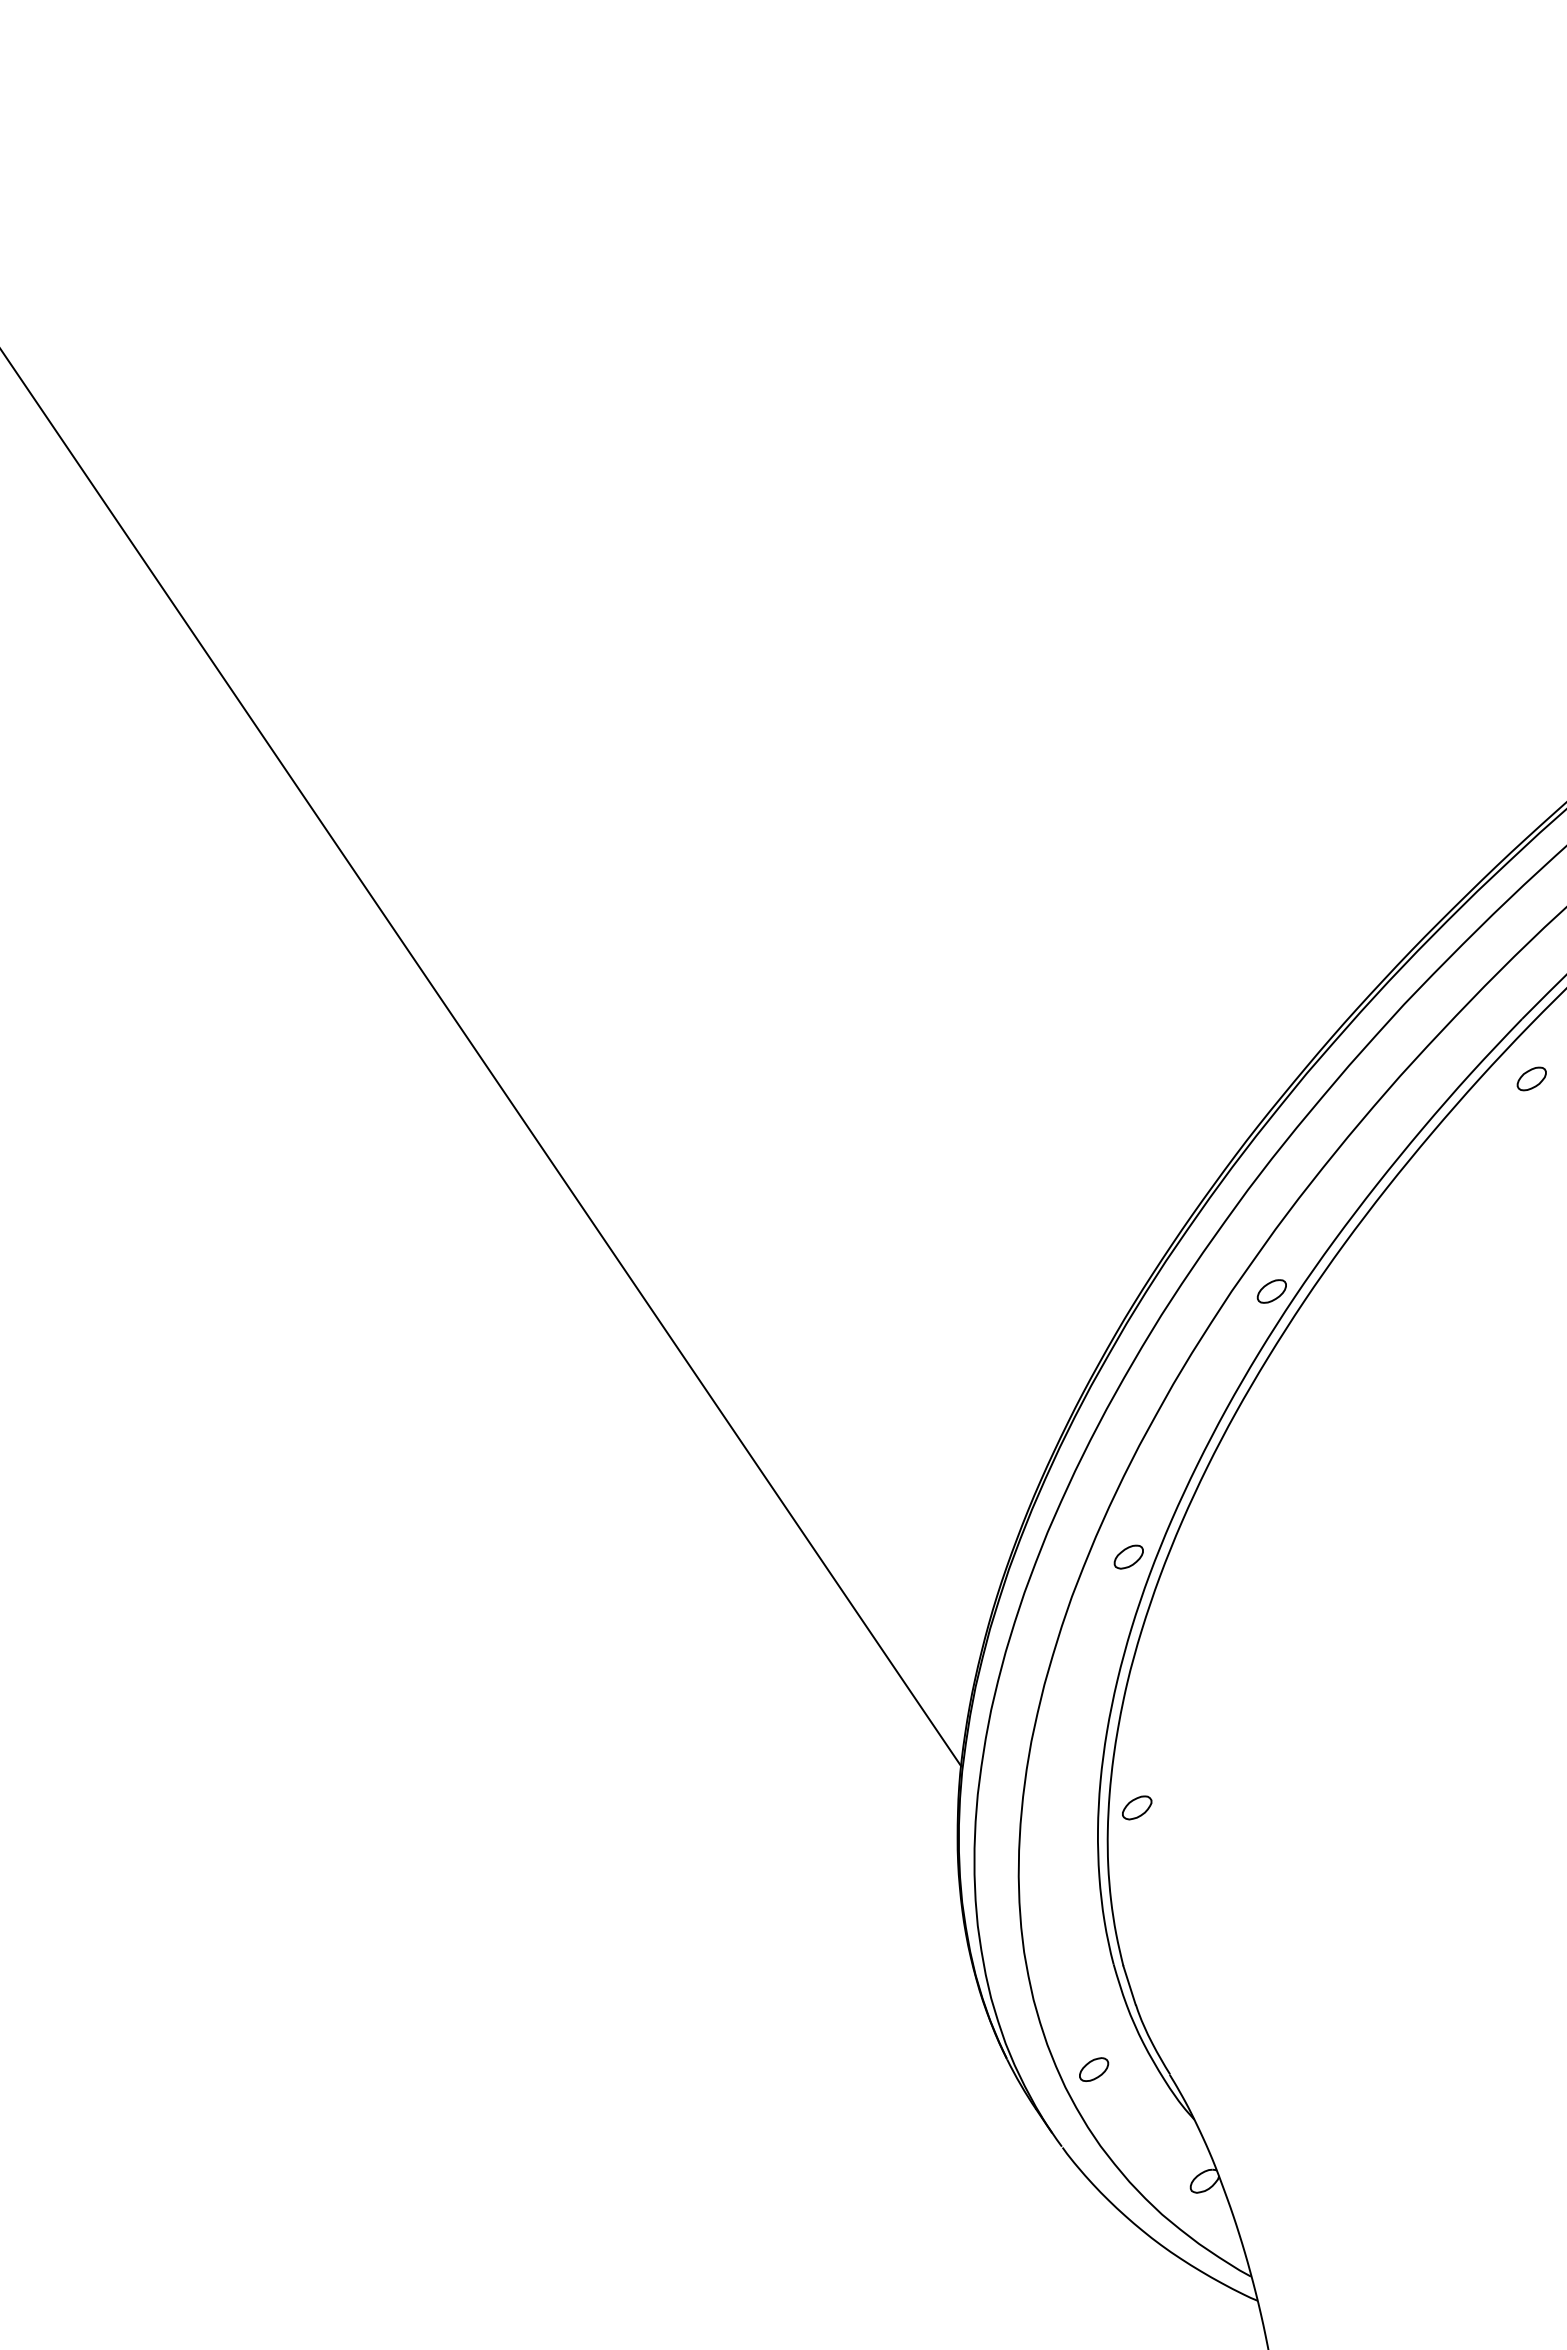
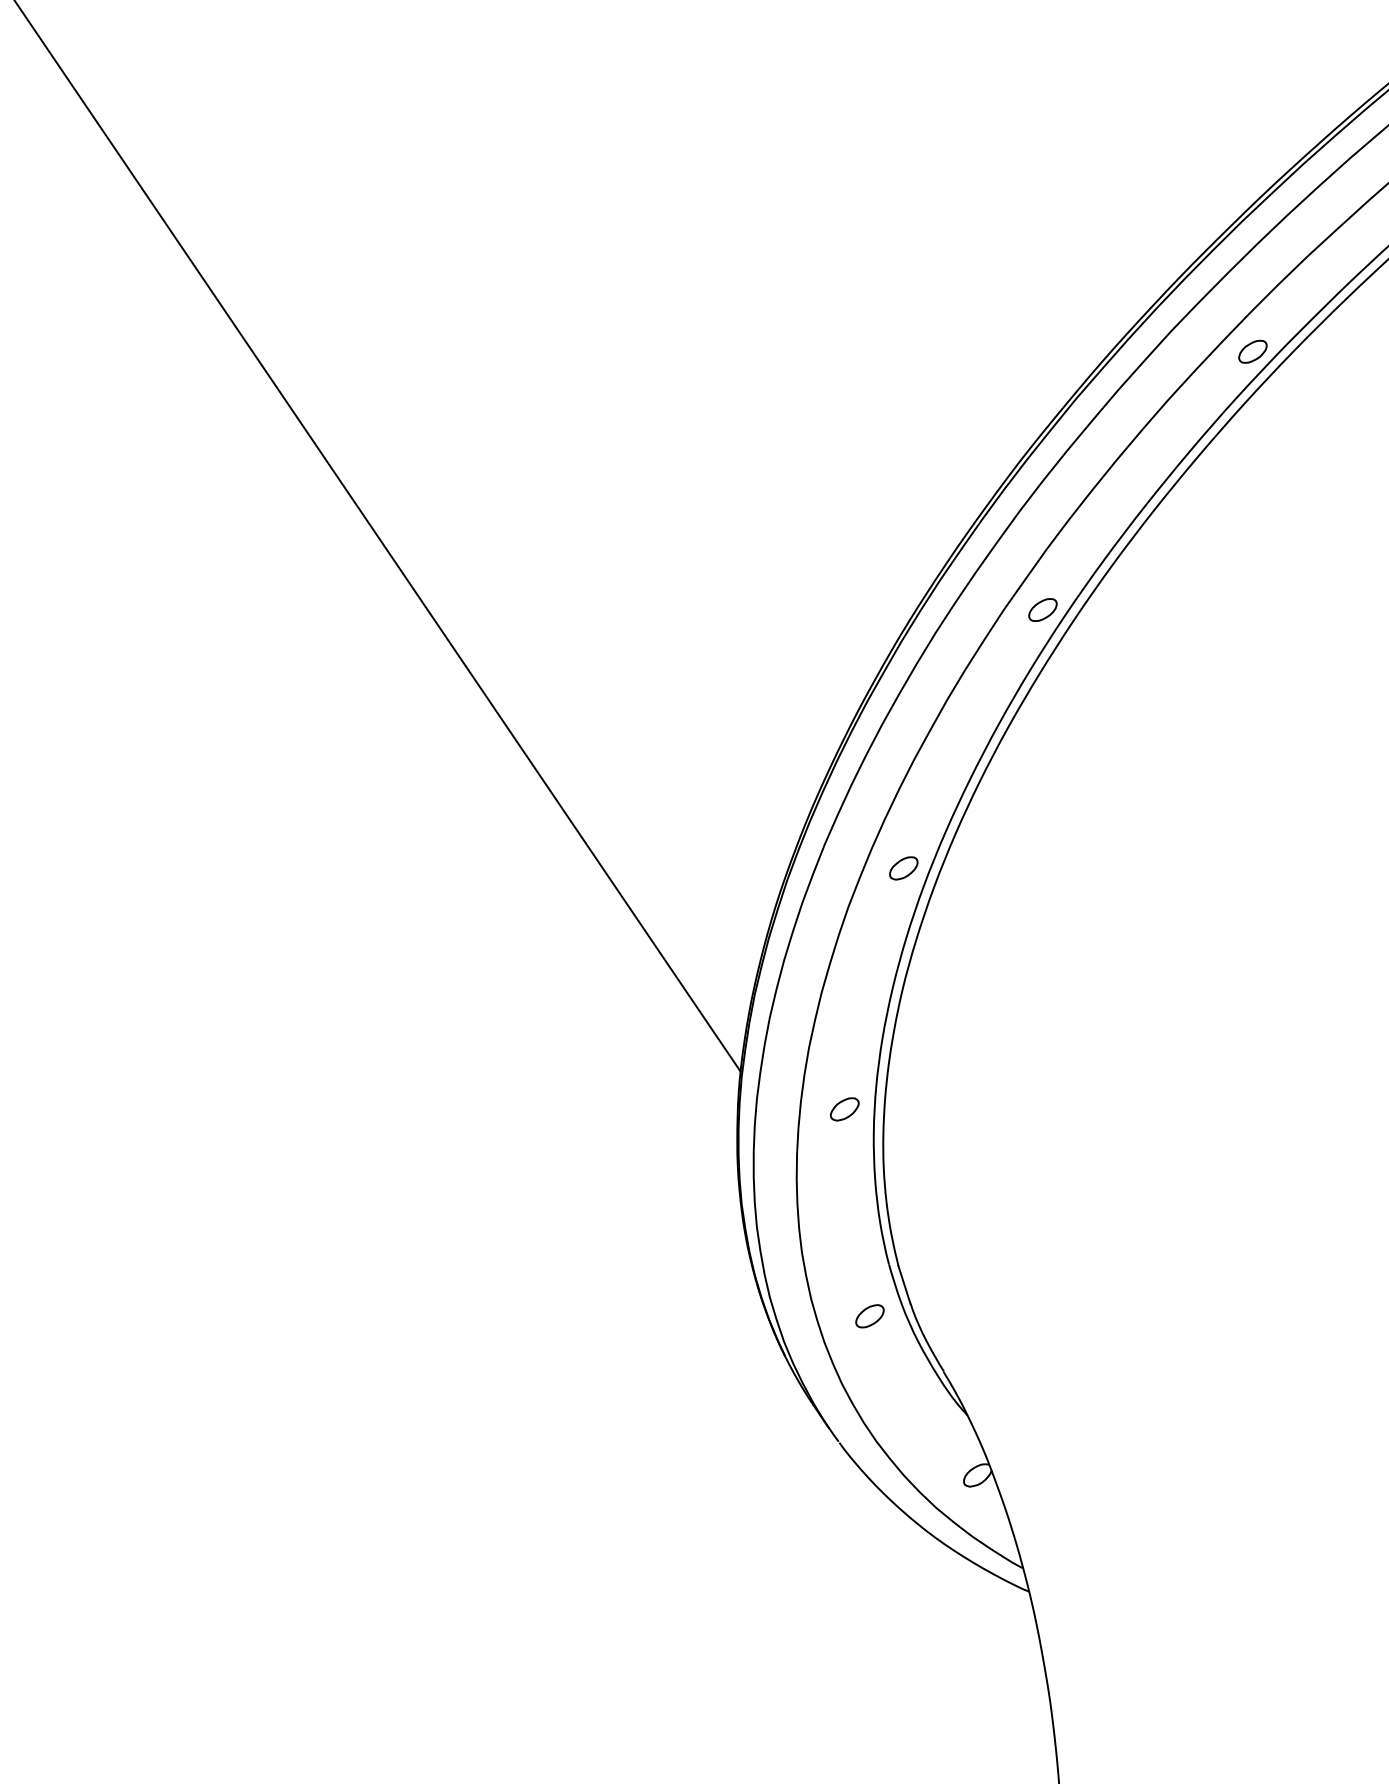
part: (1531, 1078) -> (1252, 351), moved
part: (1137, 1807) -> (845, 1109), moved
part: (1094, 2069) -> (870, 1316), moved

